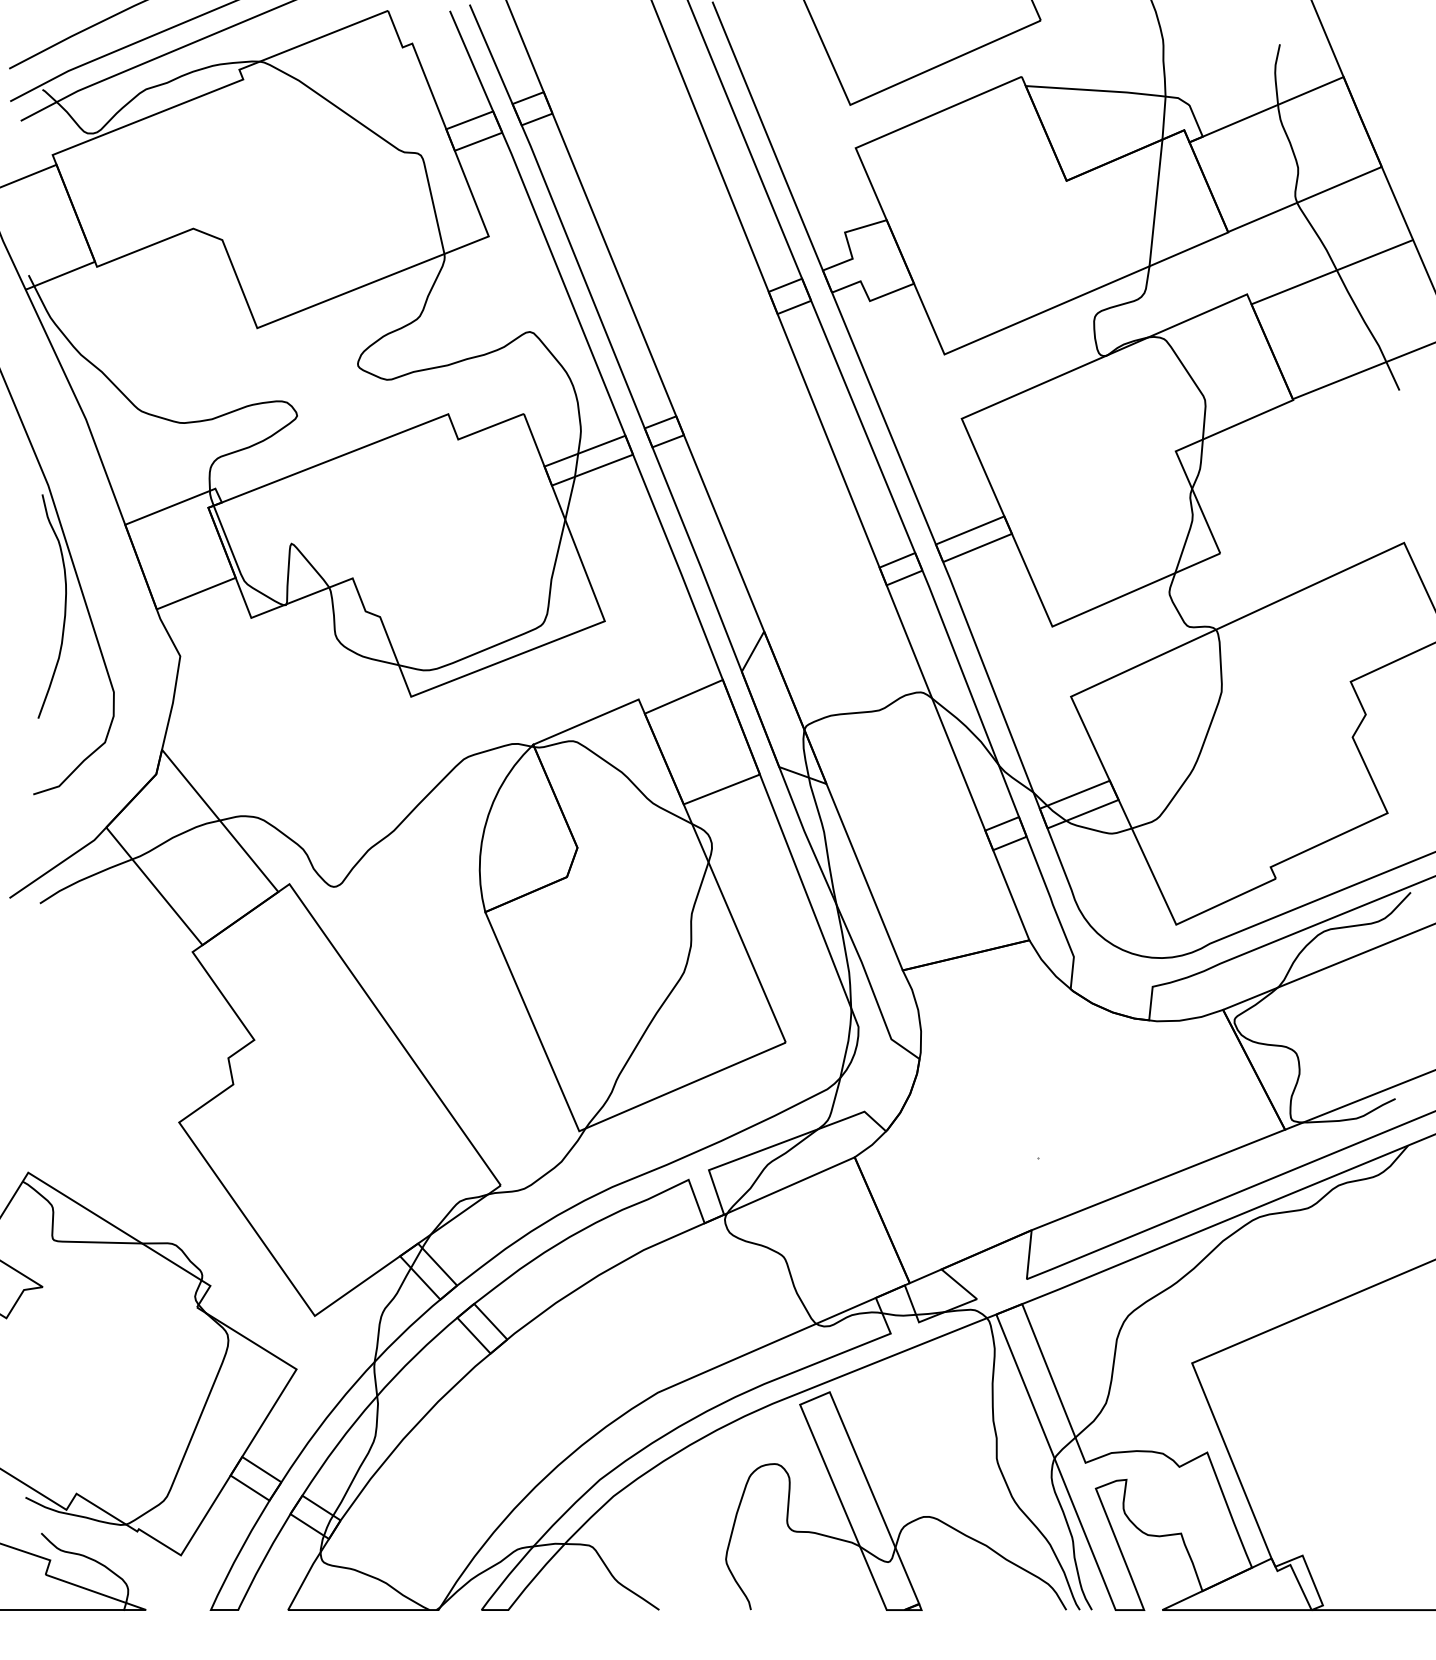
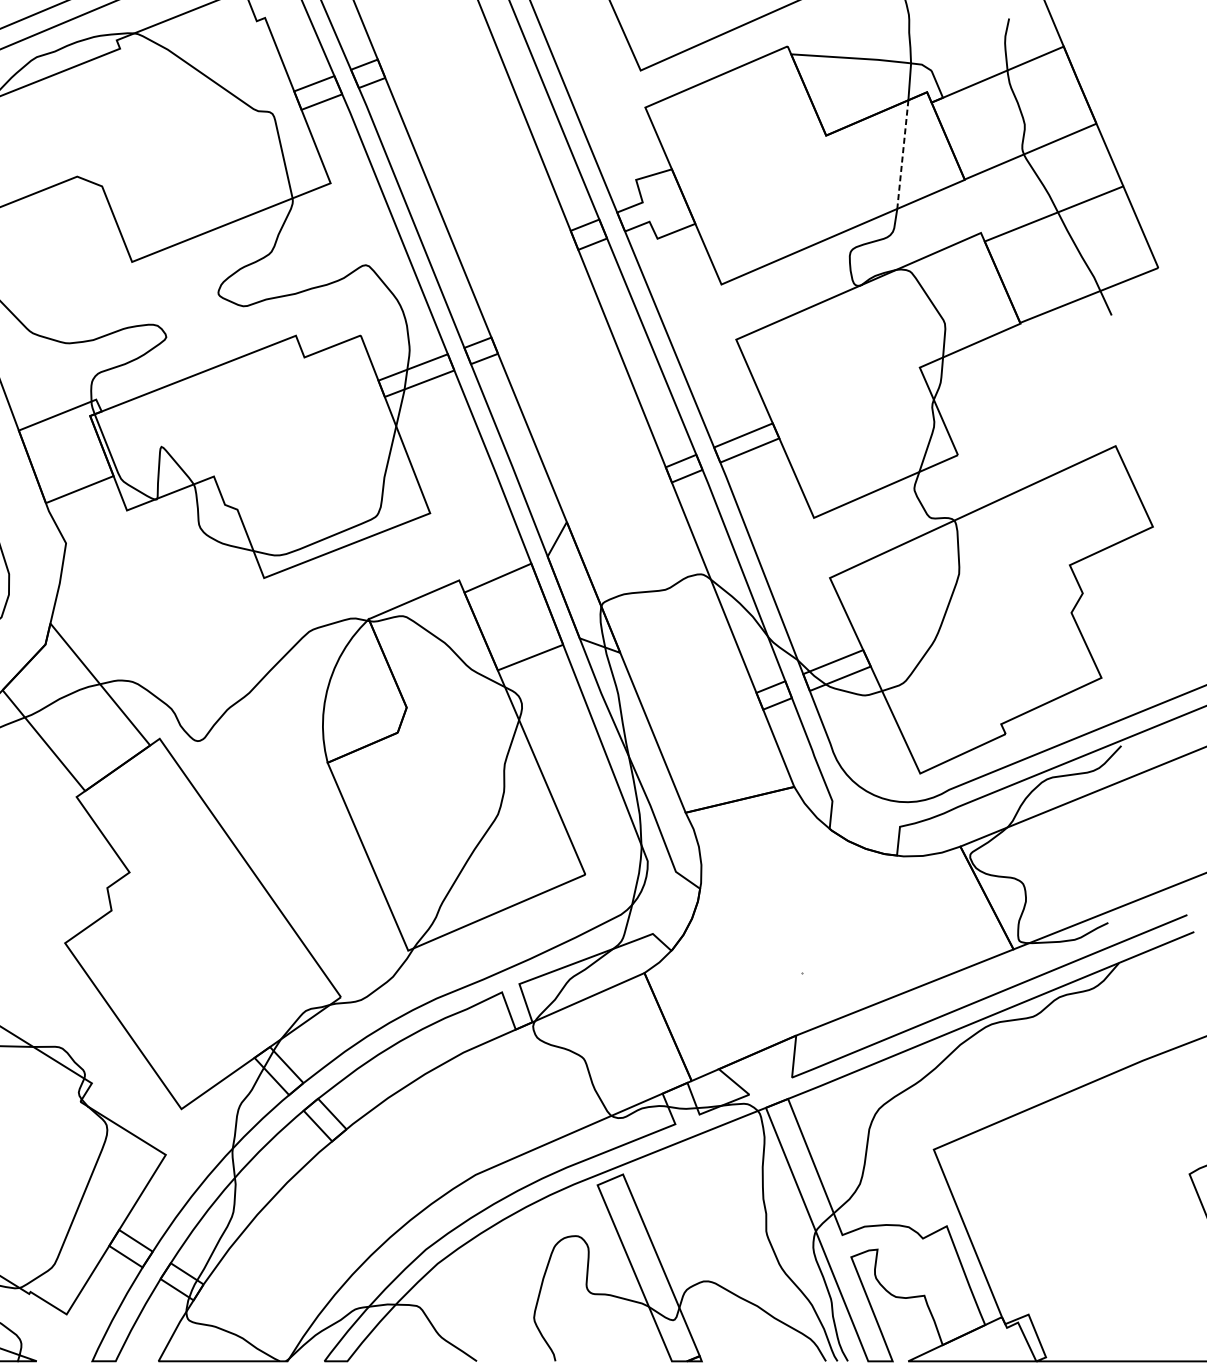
line: (1155, 202) -> (902, 154), solid -> dashed

